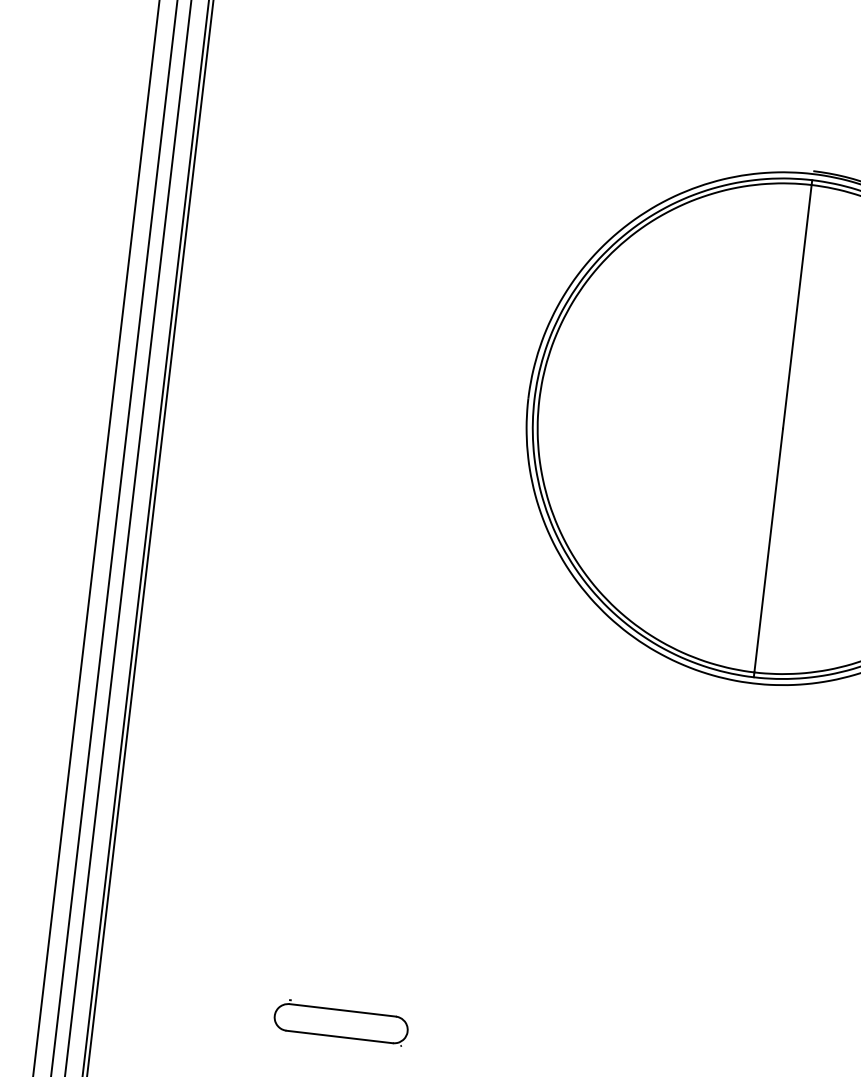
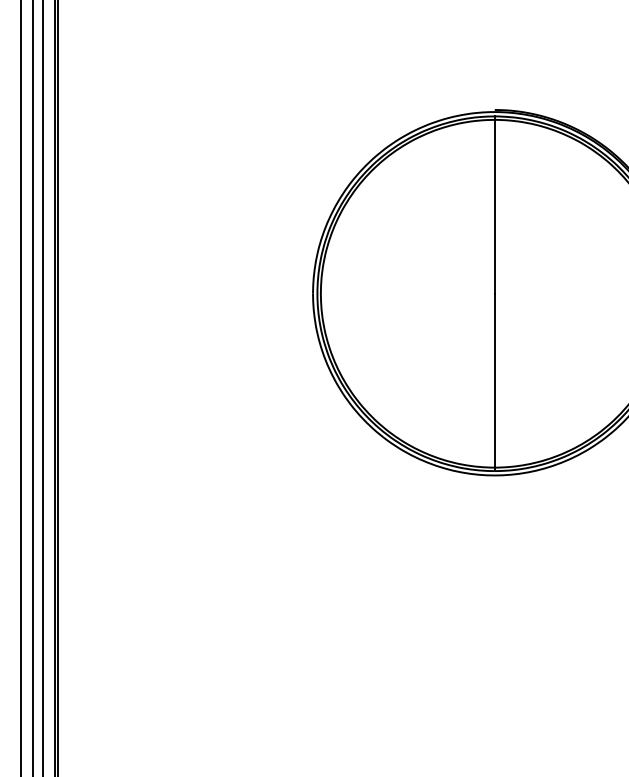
part: (340, 1022) -> (232, 748), removed

